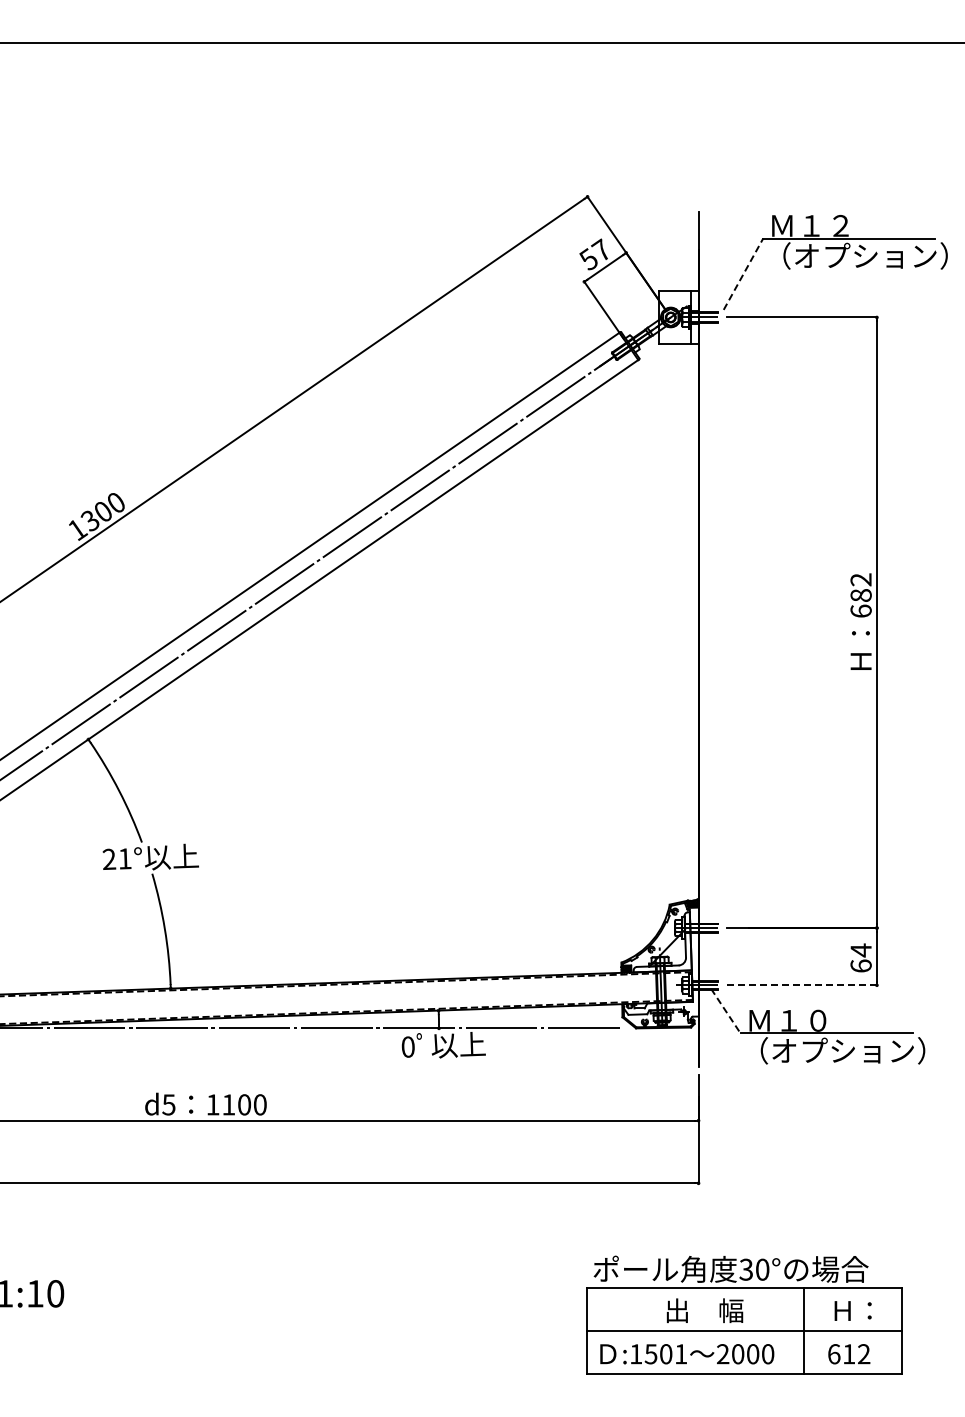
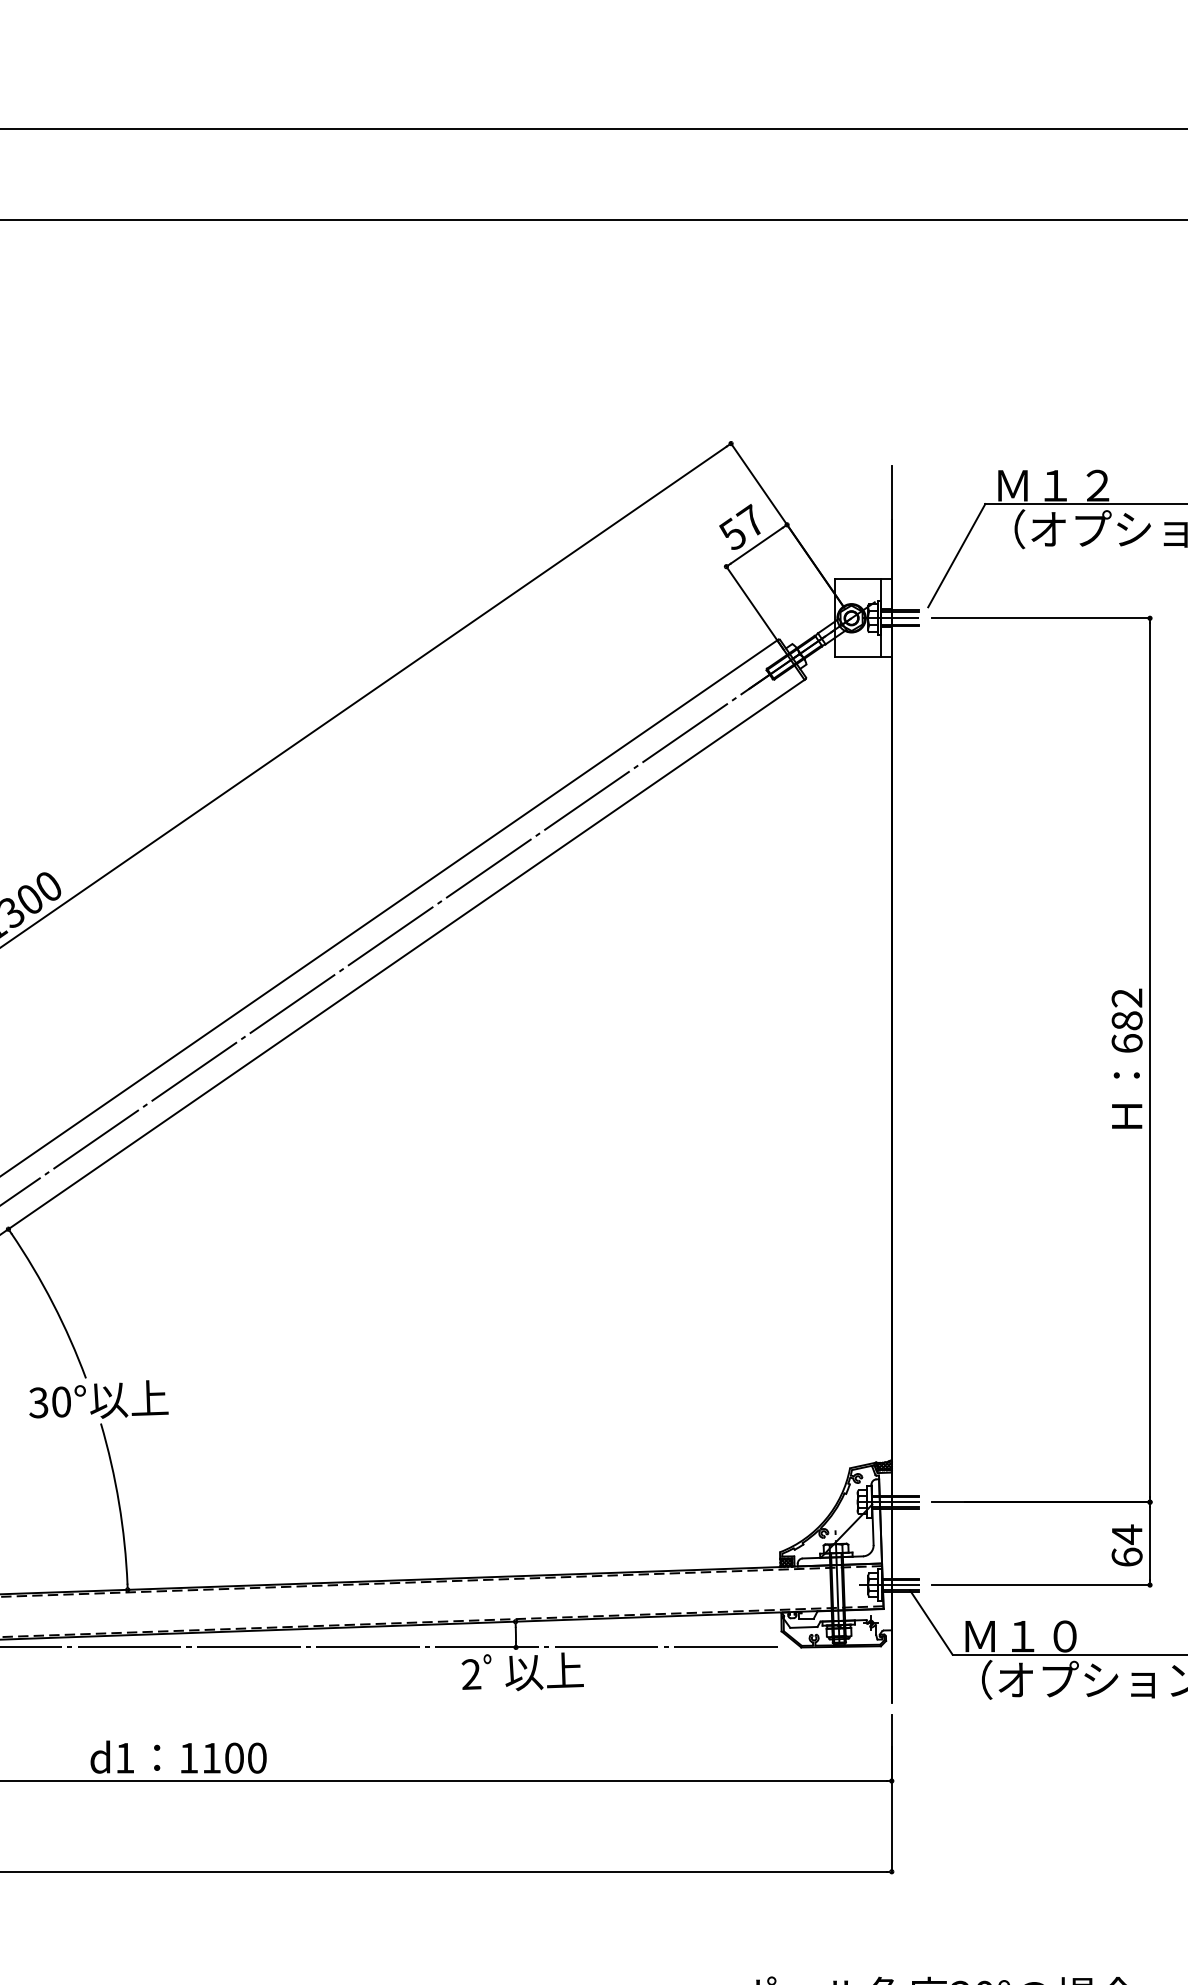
line: (743, 274) -> (956, 556), dashed -> solid
text: (116, 859) -> (49, 1402), 21° -> 30°
line: (802, 985) -> (1042, 1585), dashed -> solid
line: (725, 1011) -> (930, 1623), dashed -> solid
text: (408, 1046) -> (471, 1673), 0 -> 2
text: (168, 1104) -> (124, 1757), d5 -> d1

